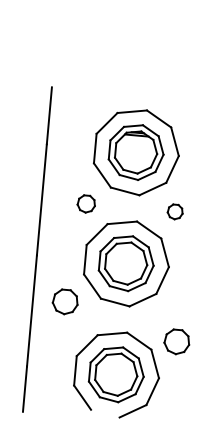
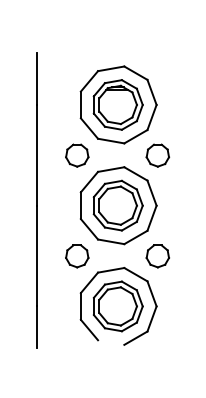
part: (86, 204) -> (77, 155), size x1.43
part: (174, 211) -> (157, 155), size x1.67
part: (65, 302) -> (77, 256), moved
part: (176, 342) -> (157, 256), moved

